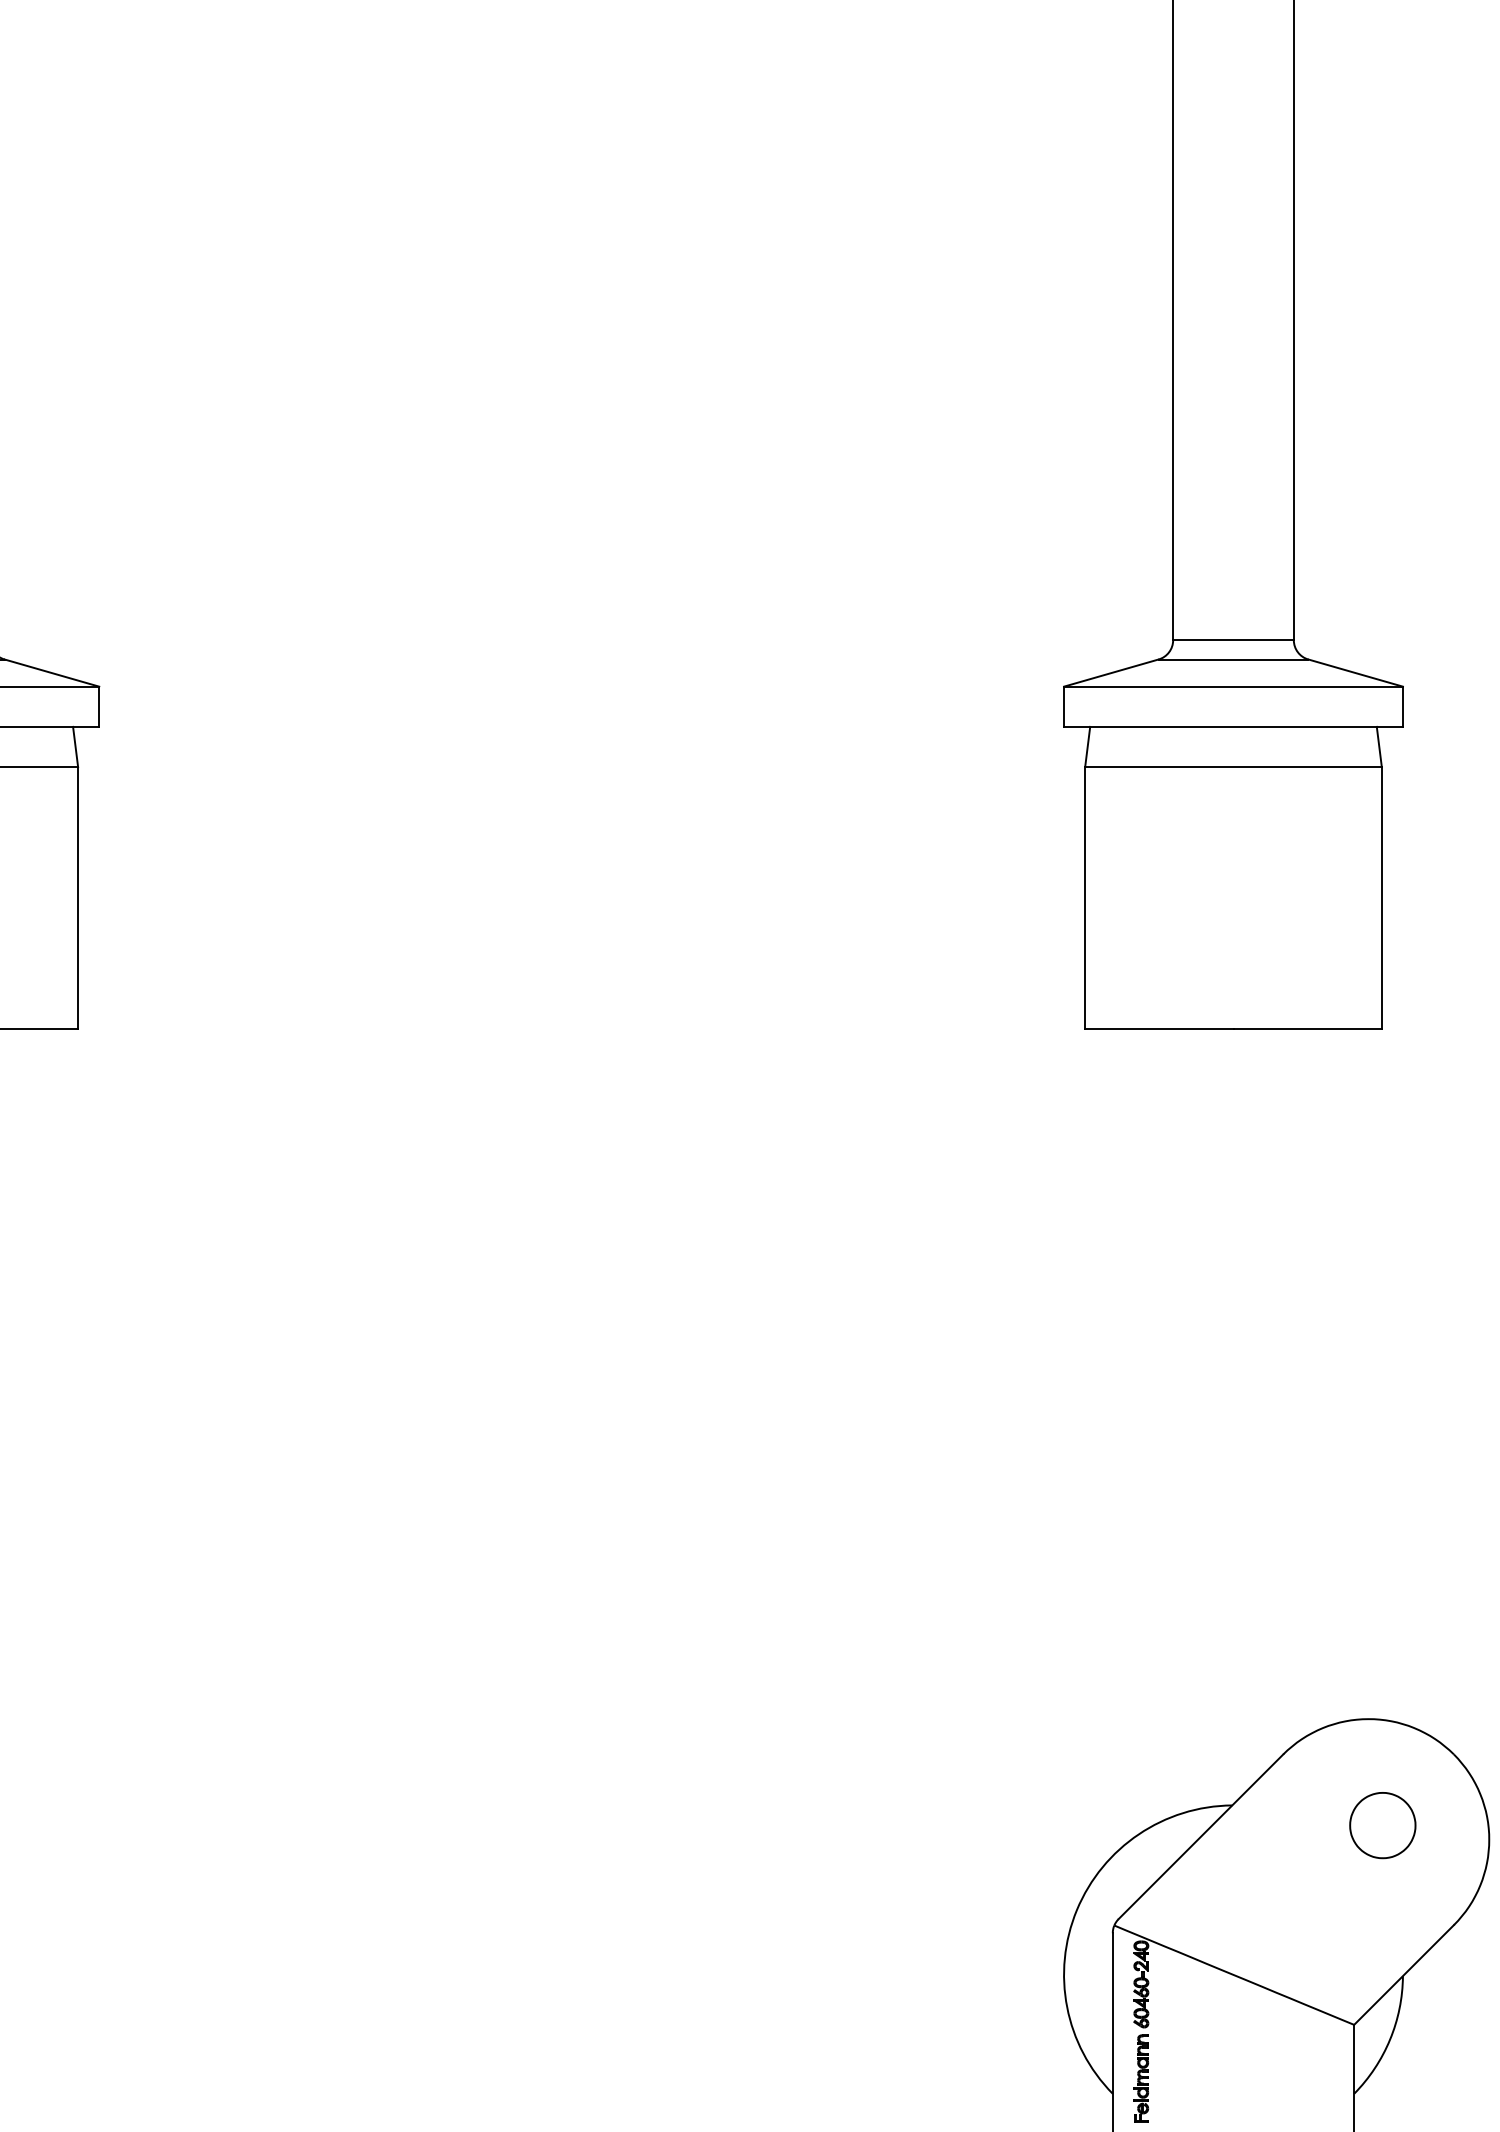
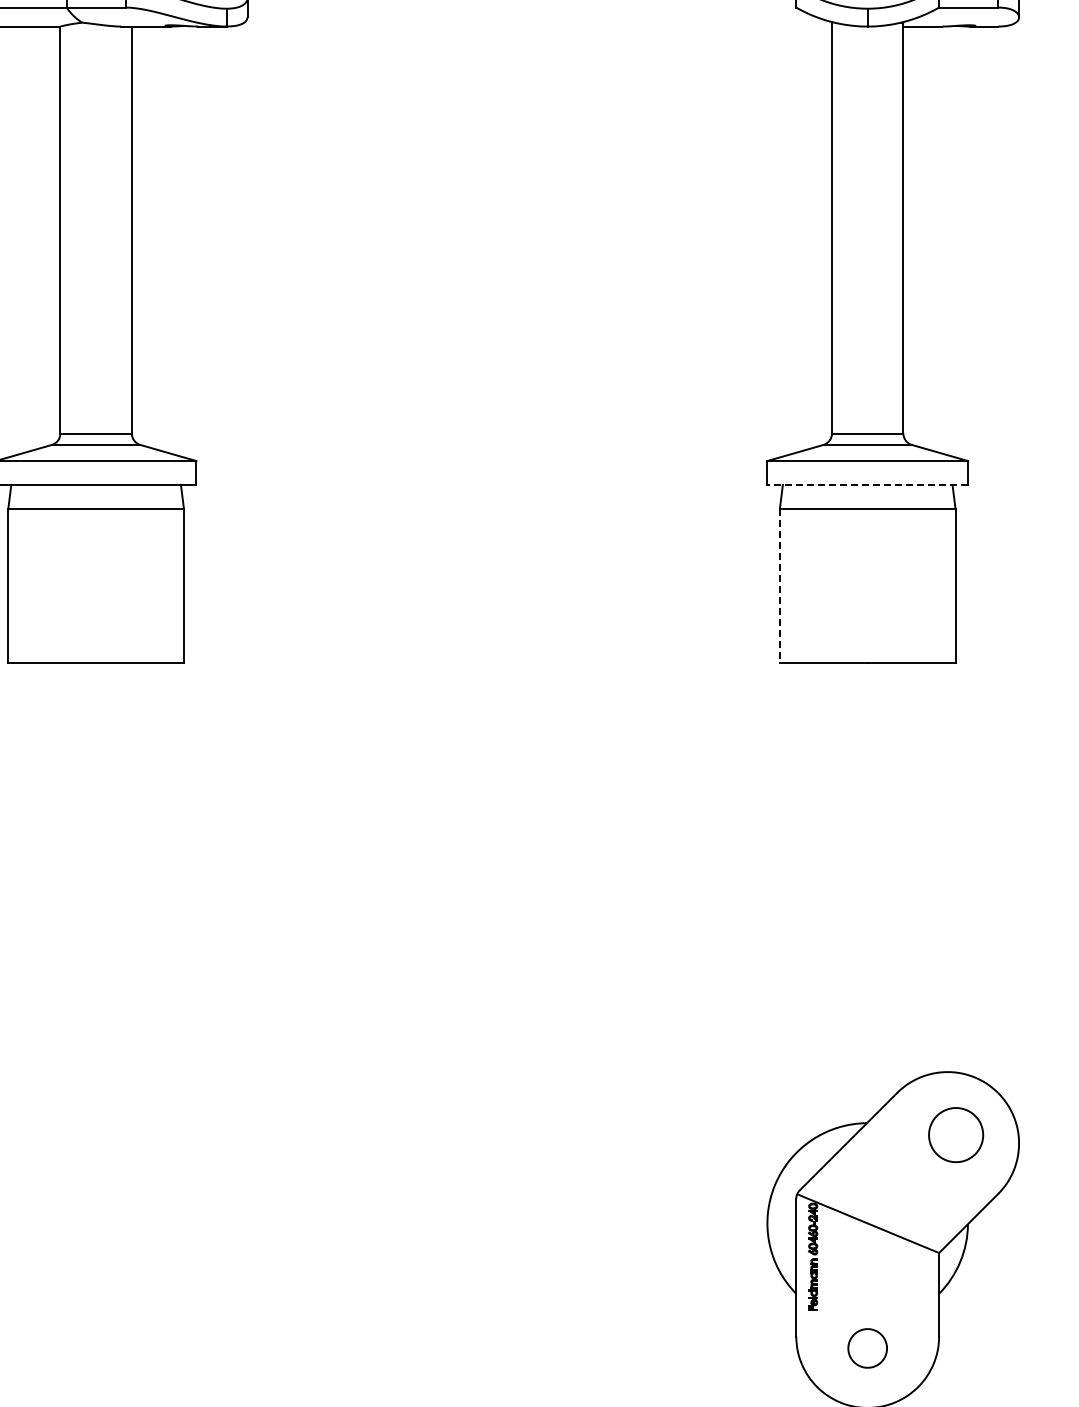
line: (1233, 726) -> (867, 484), solid -> dashed
line: (1084, 898) -> (779, 586), solid -> dashed
part: (1381, 1824) -> (955, 1134), size x1.4

